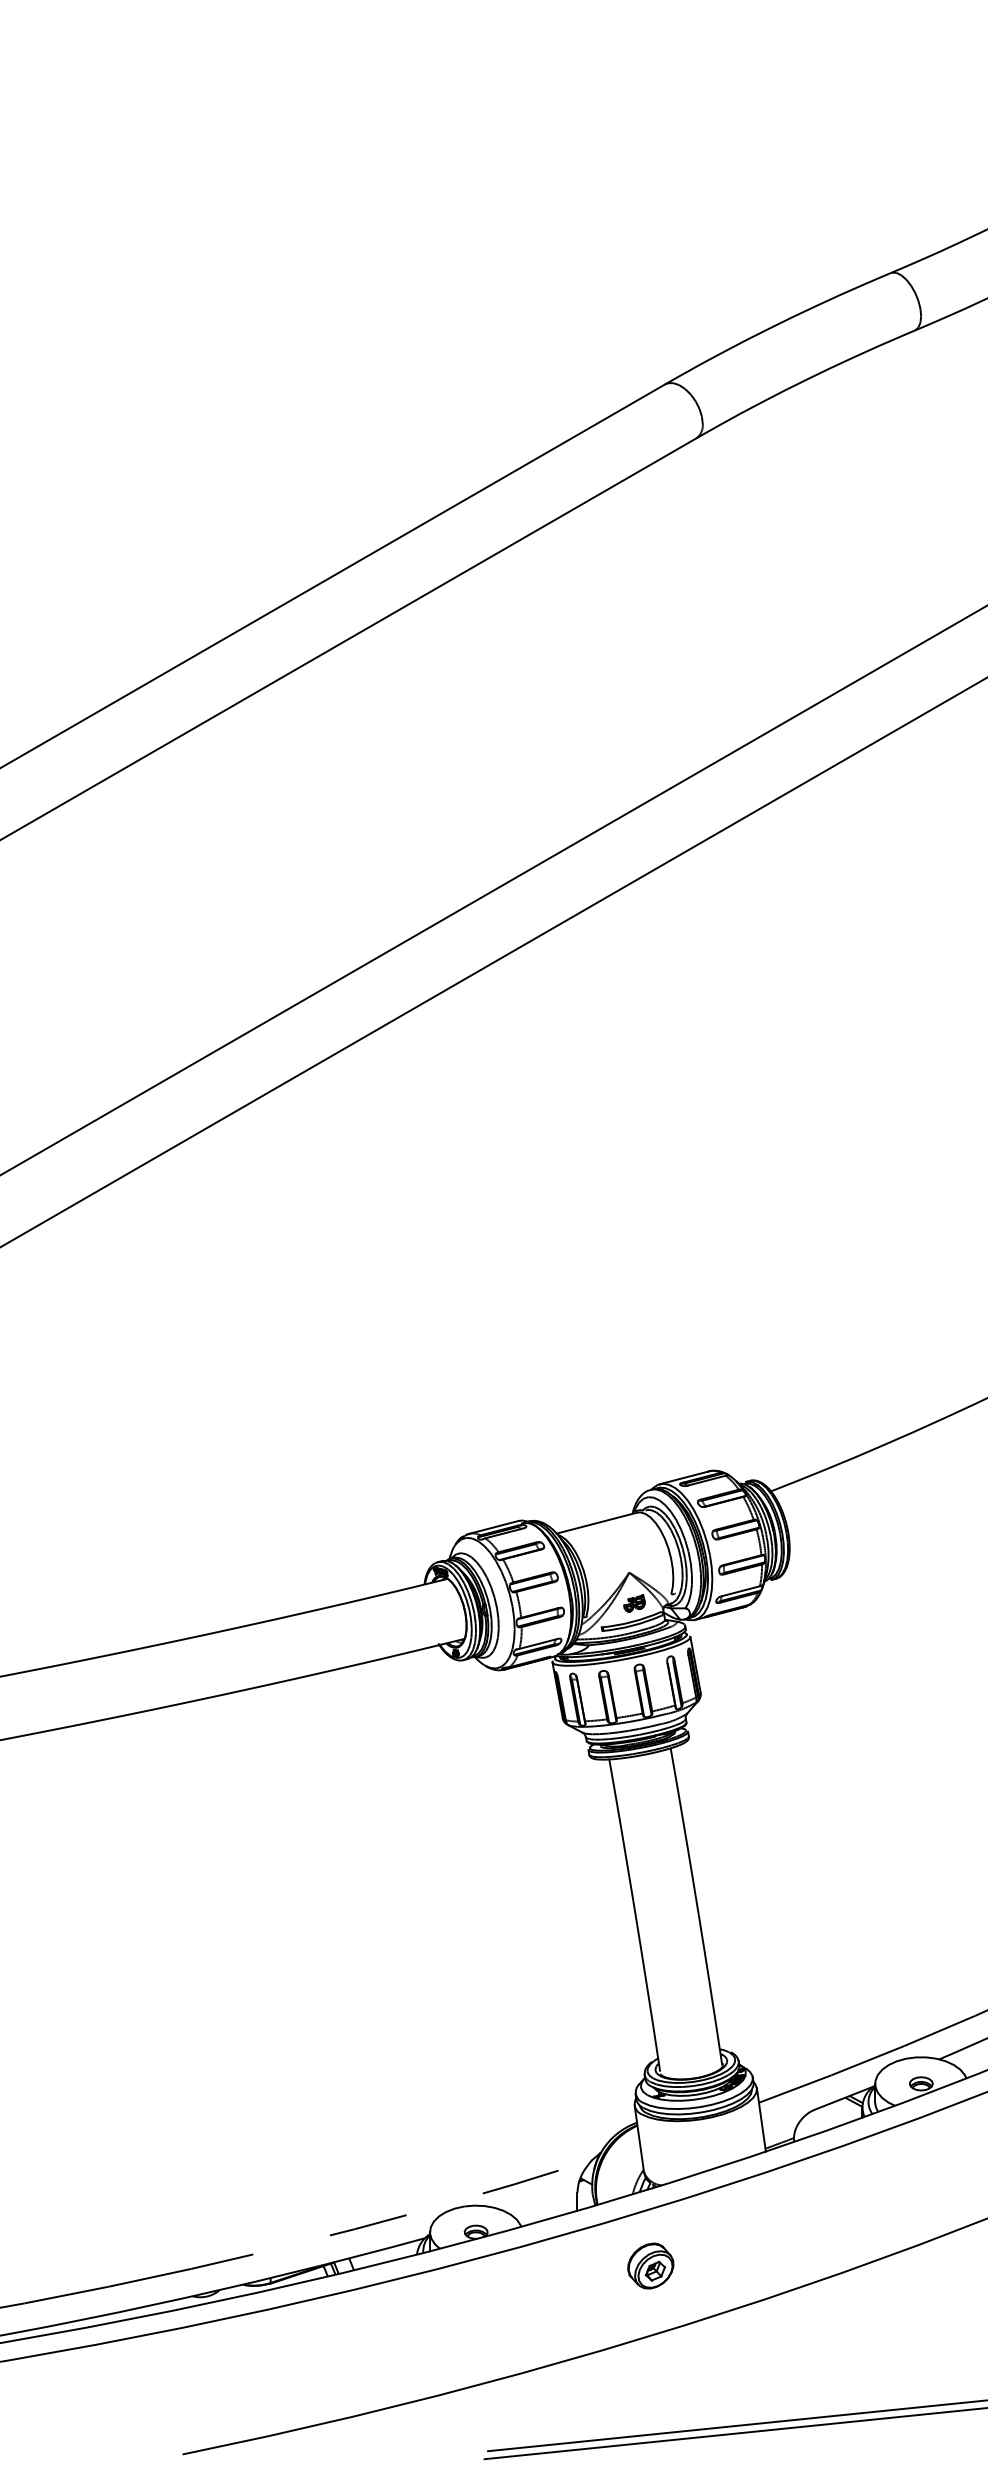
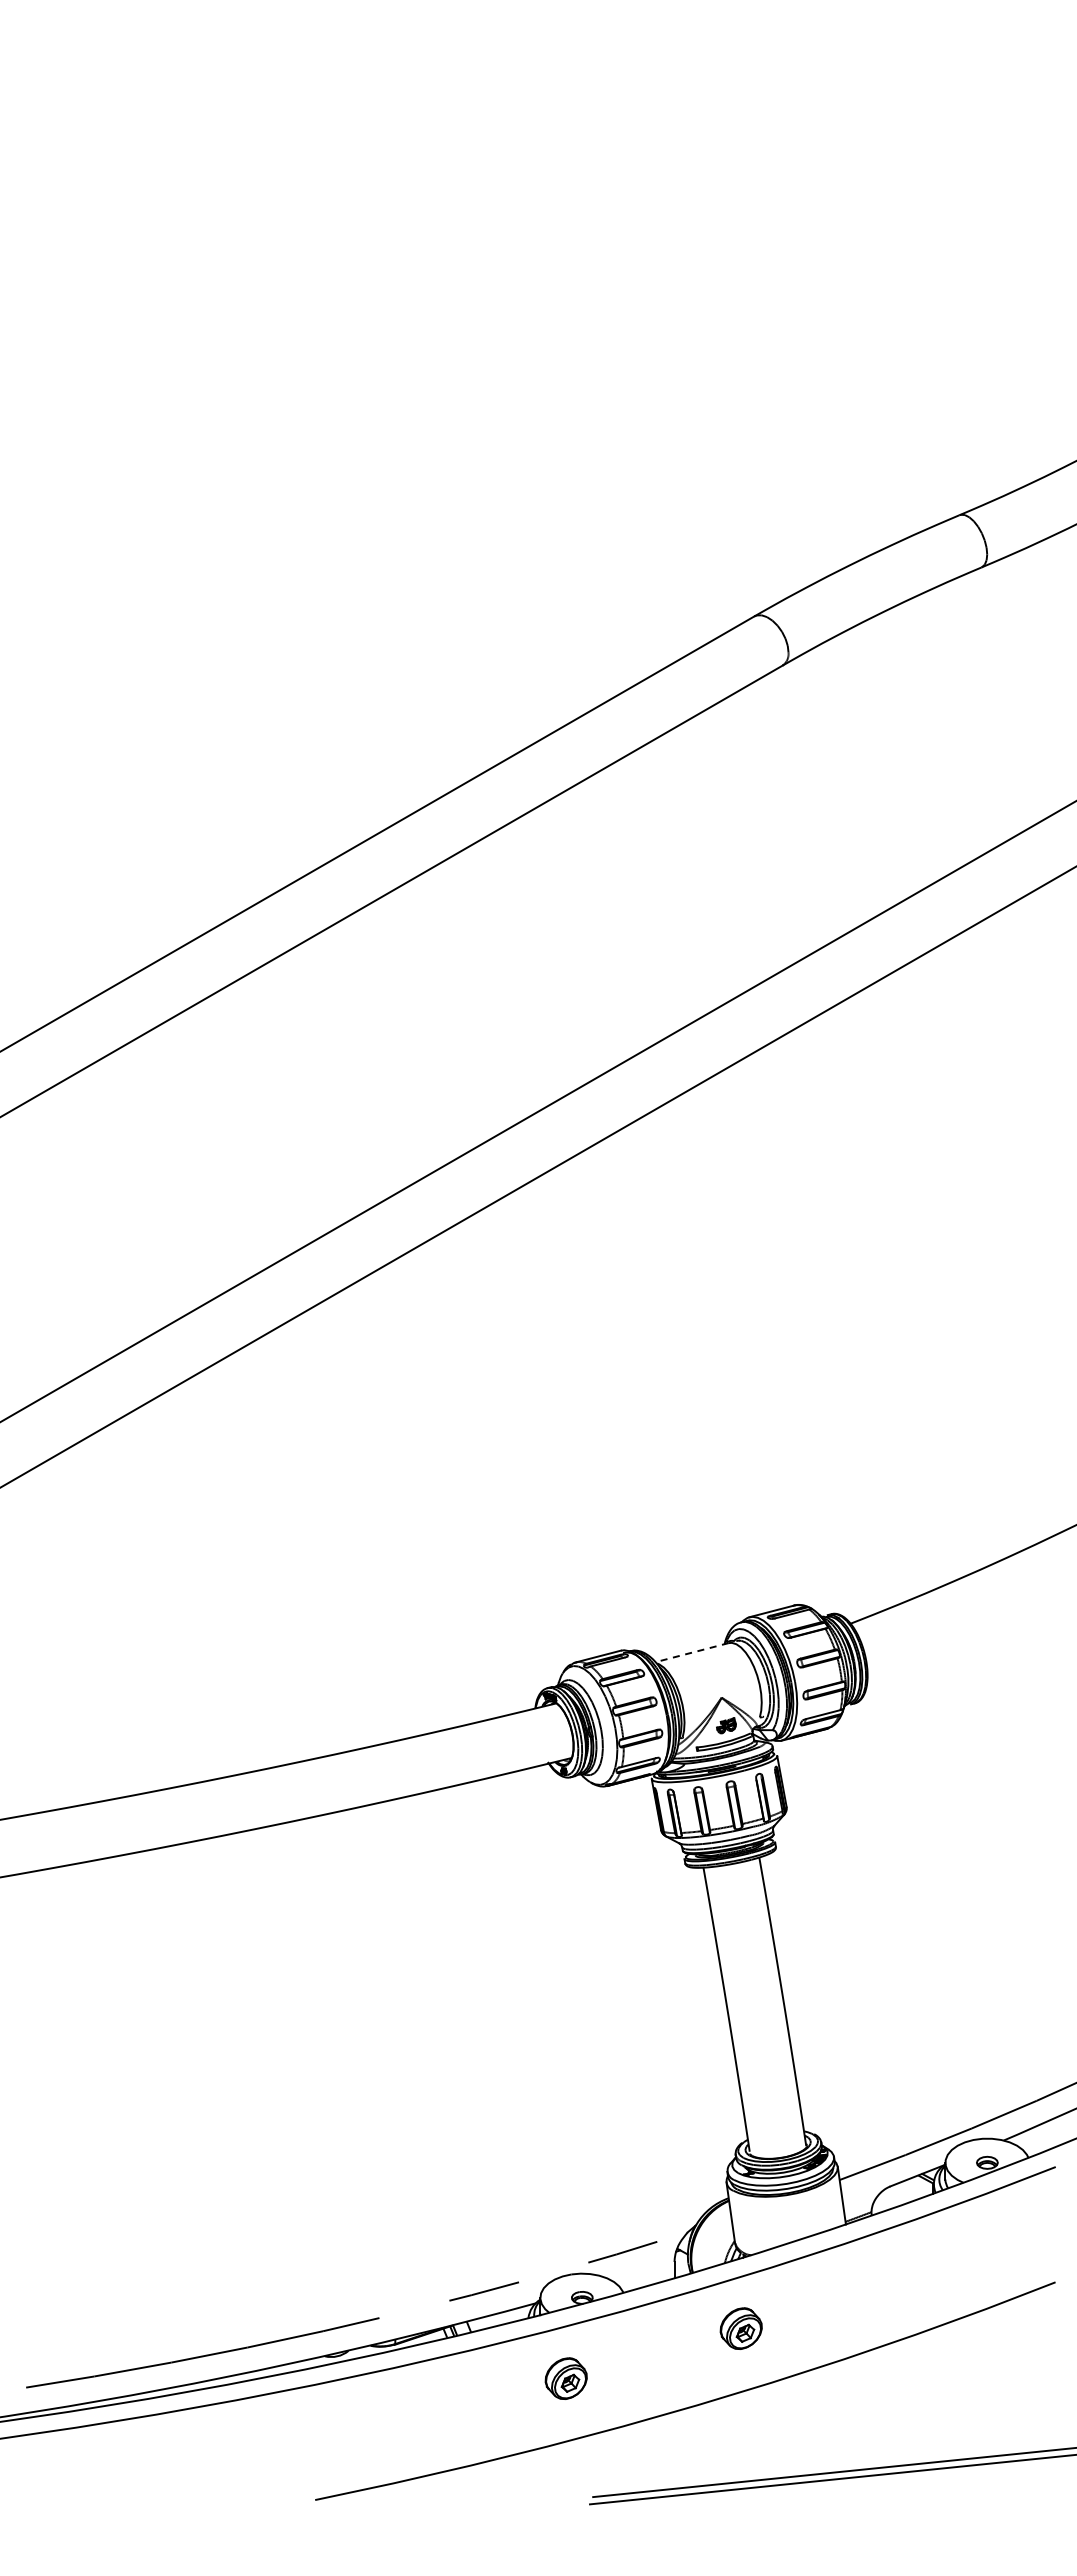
line: (597, 1522) -> (692, 1652), solid -> dashed
part: (457, 2320) -> (565, 2378), added

